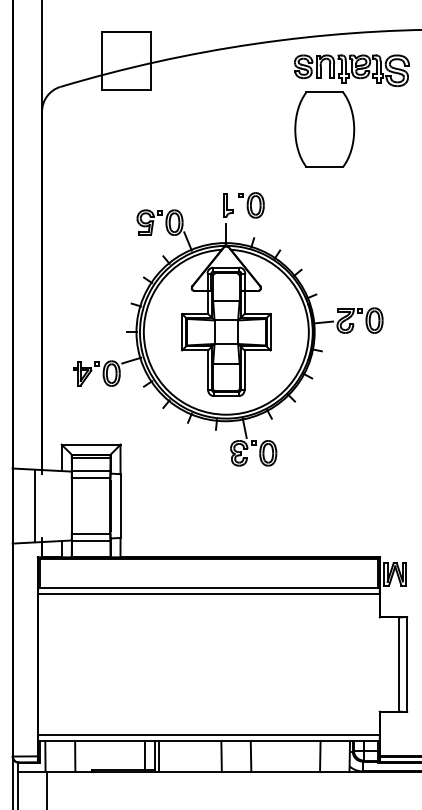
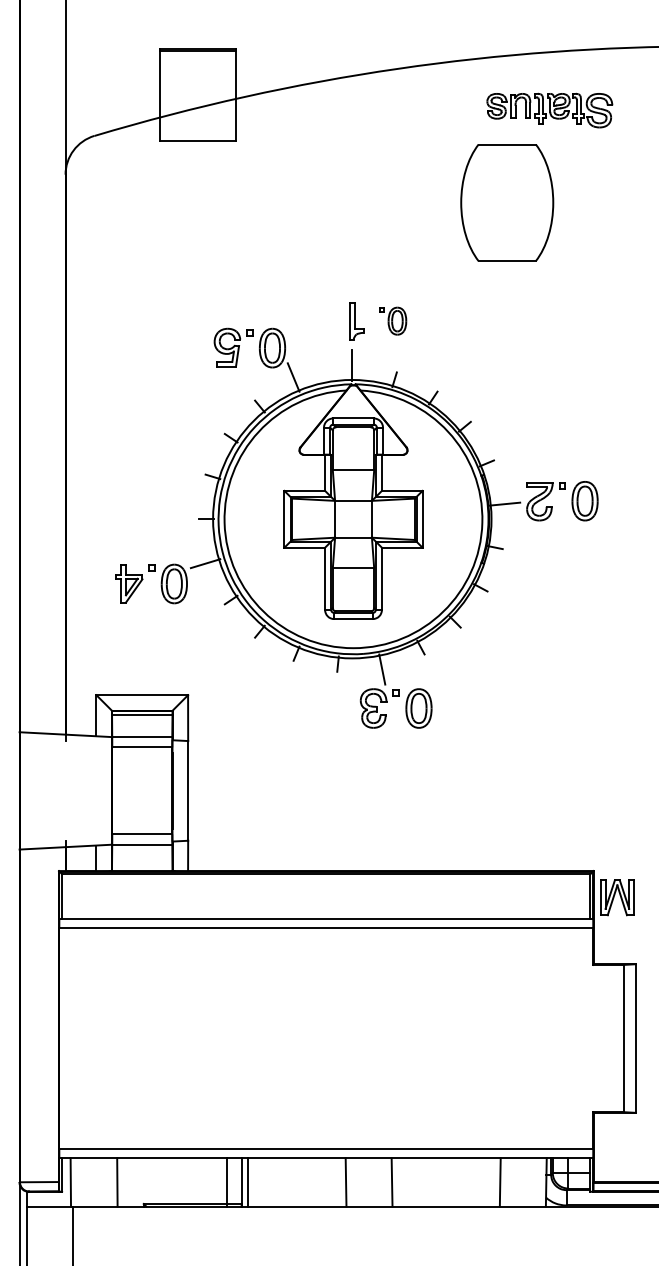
part: (351, 70) -> (549, 110), size x0.7
part: (251, 205) -> (392, 321), size x0.7
line: (34, 505) -> (53, 790), removed

